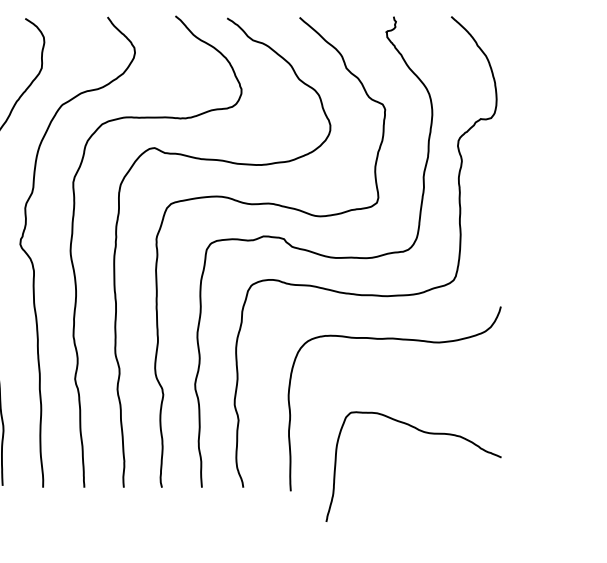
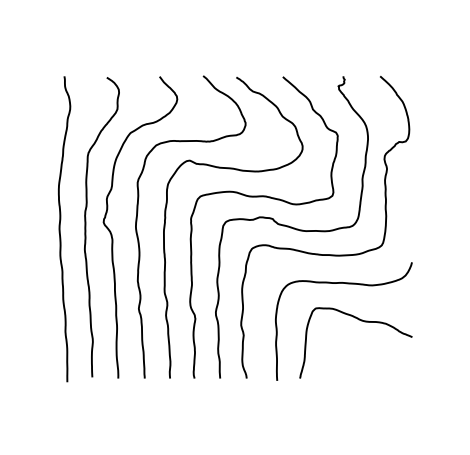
curve: (422, 433) -> (361, 321), moved

